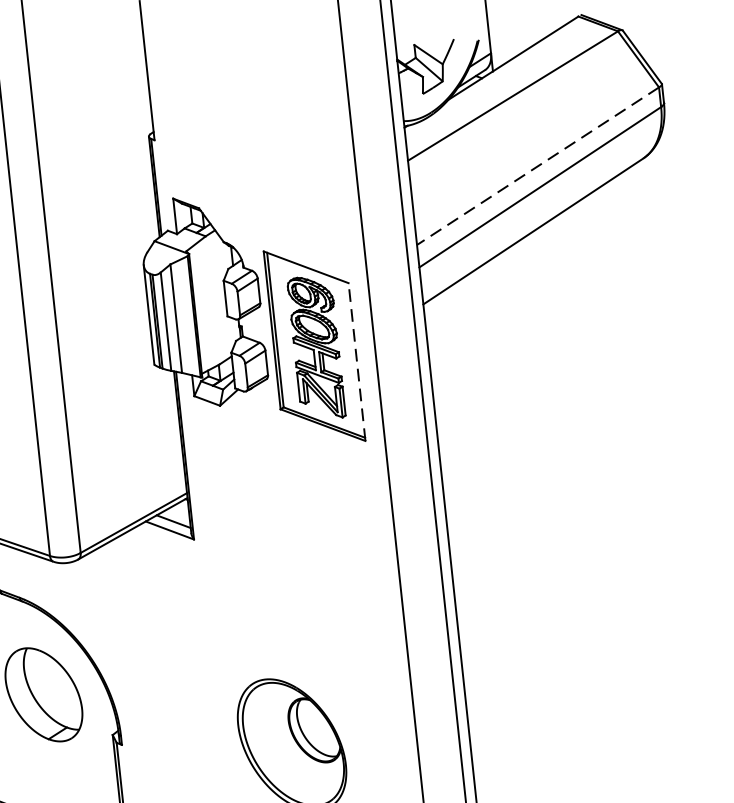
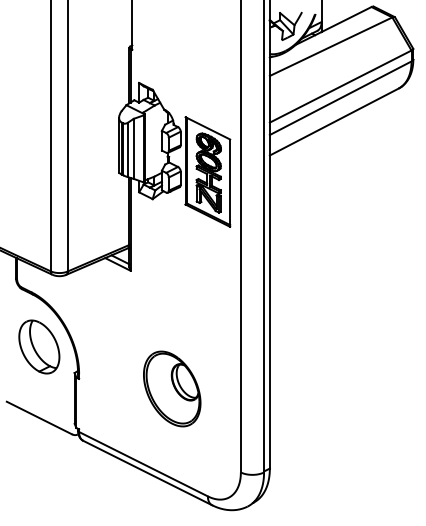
line: (537, 166) -> (340, 86), dashed -> solid
line: (357, 362) -> (230, 183), dashed -> solid

